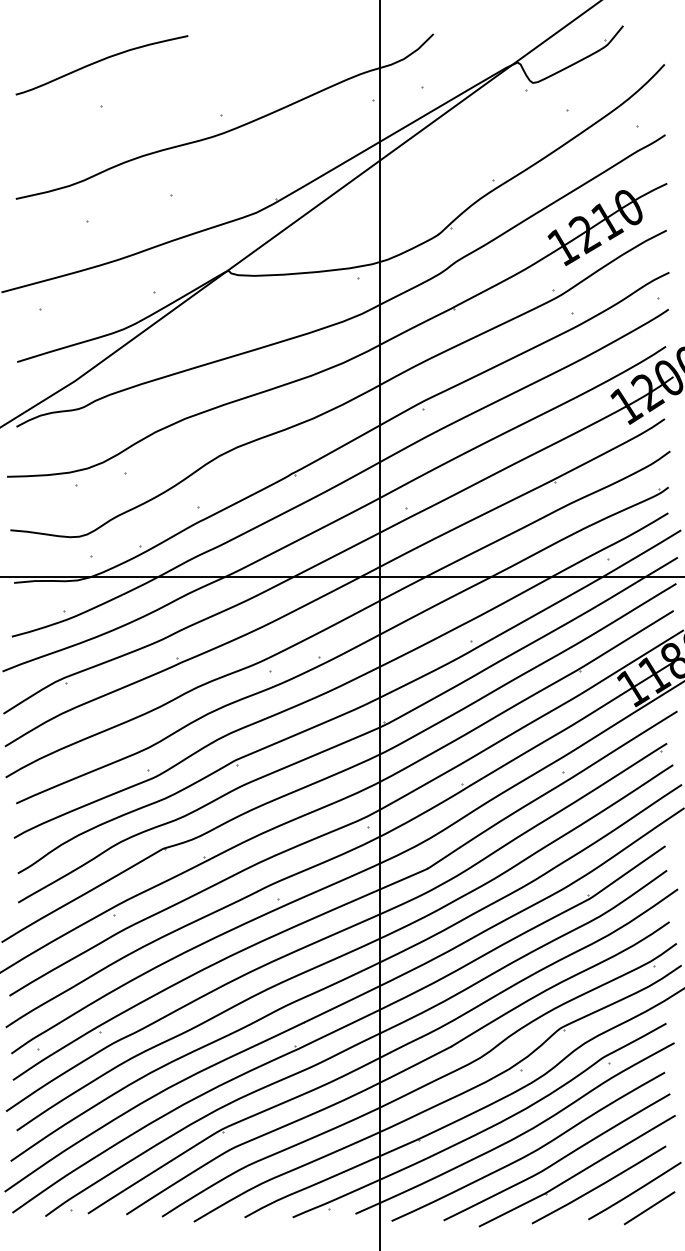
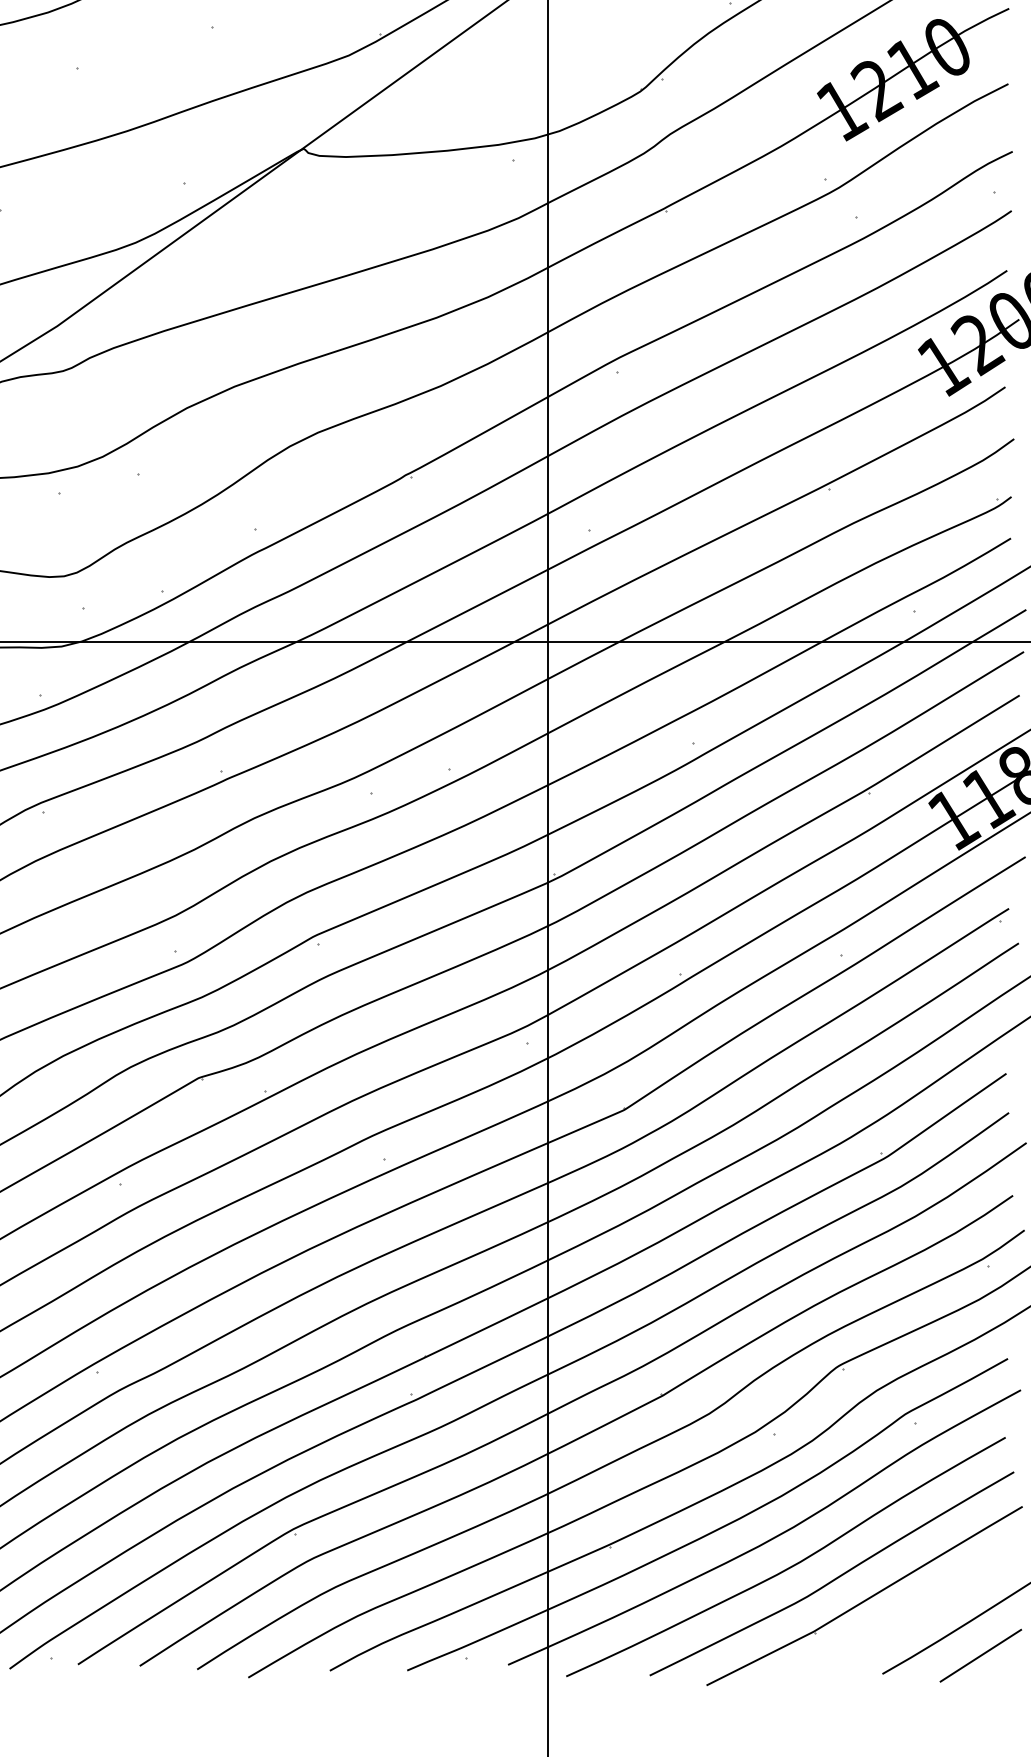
line: (598, 1185) -> (898, 1619), removed

